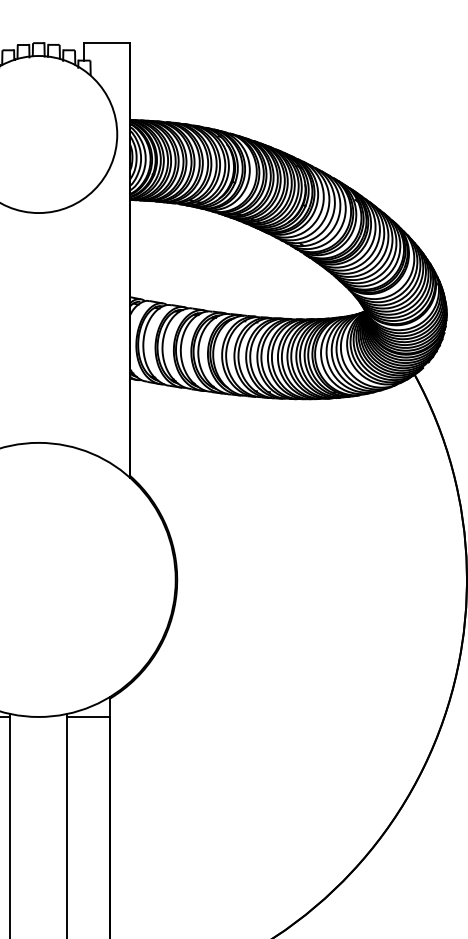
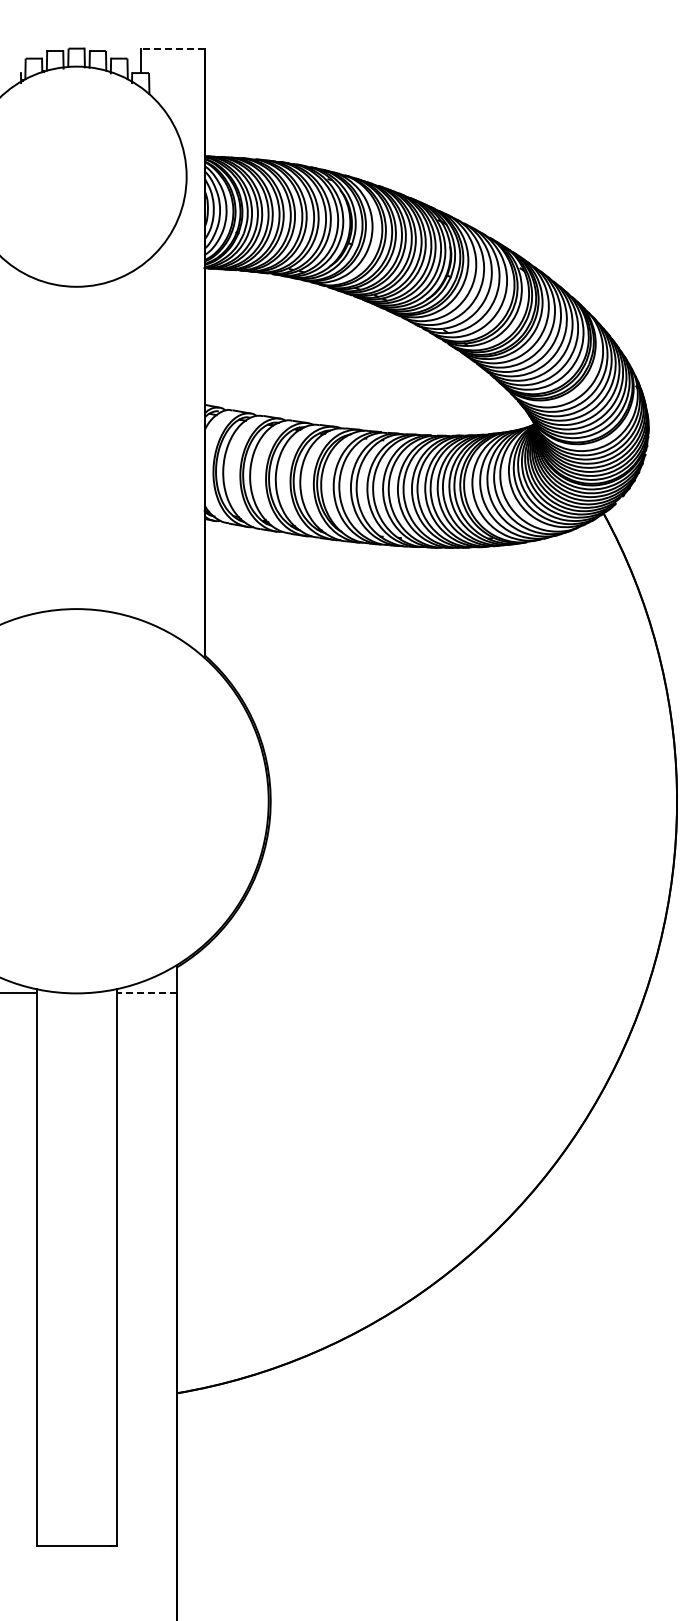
line: (107, 43) -> (172, 48), solid -> dashed
line: (88, 717) -> (146, 993), solid -> dashed

